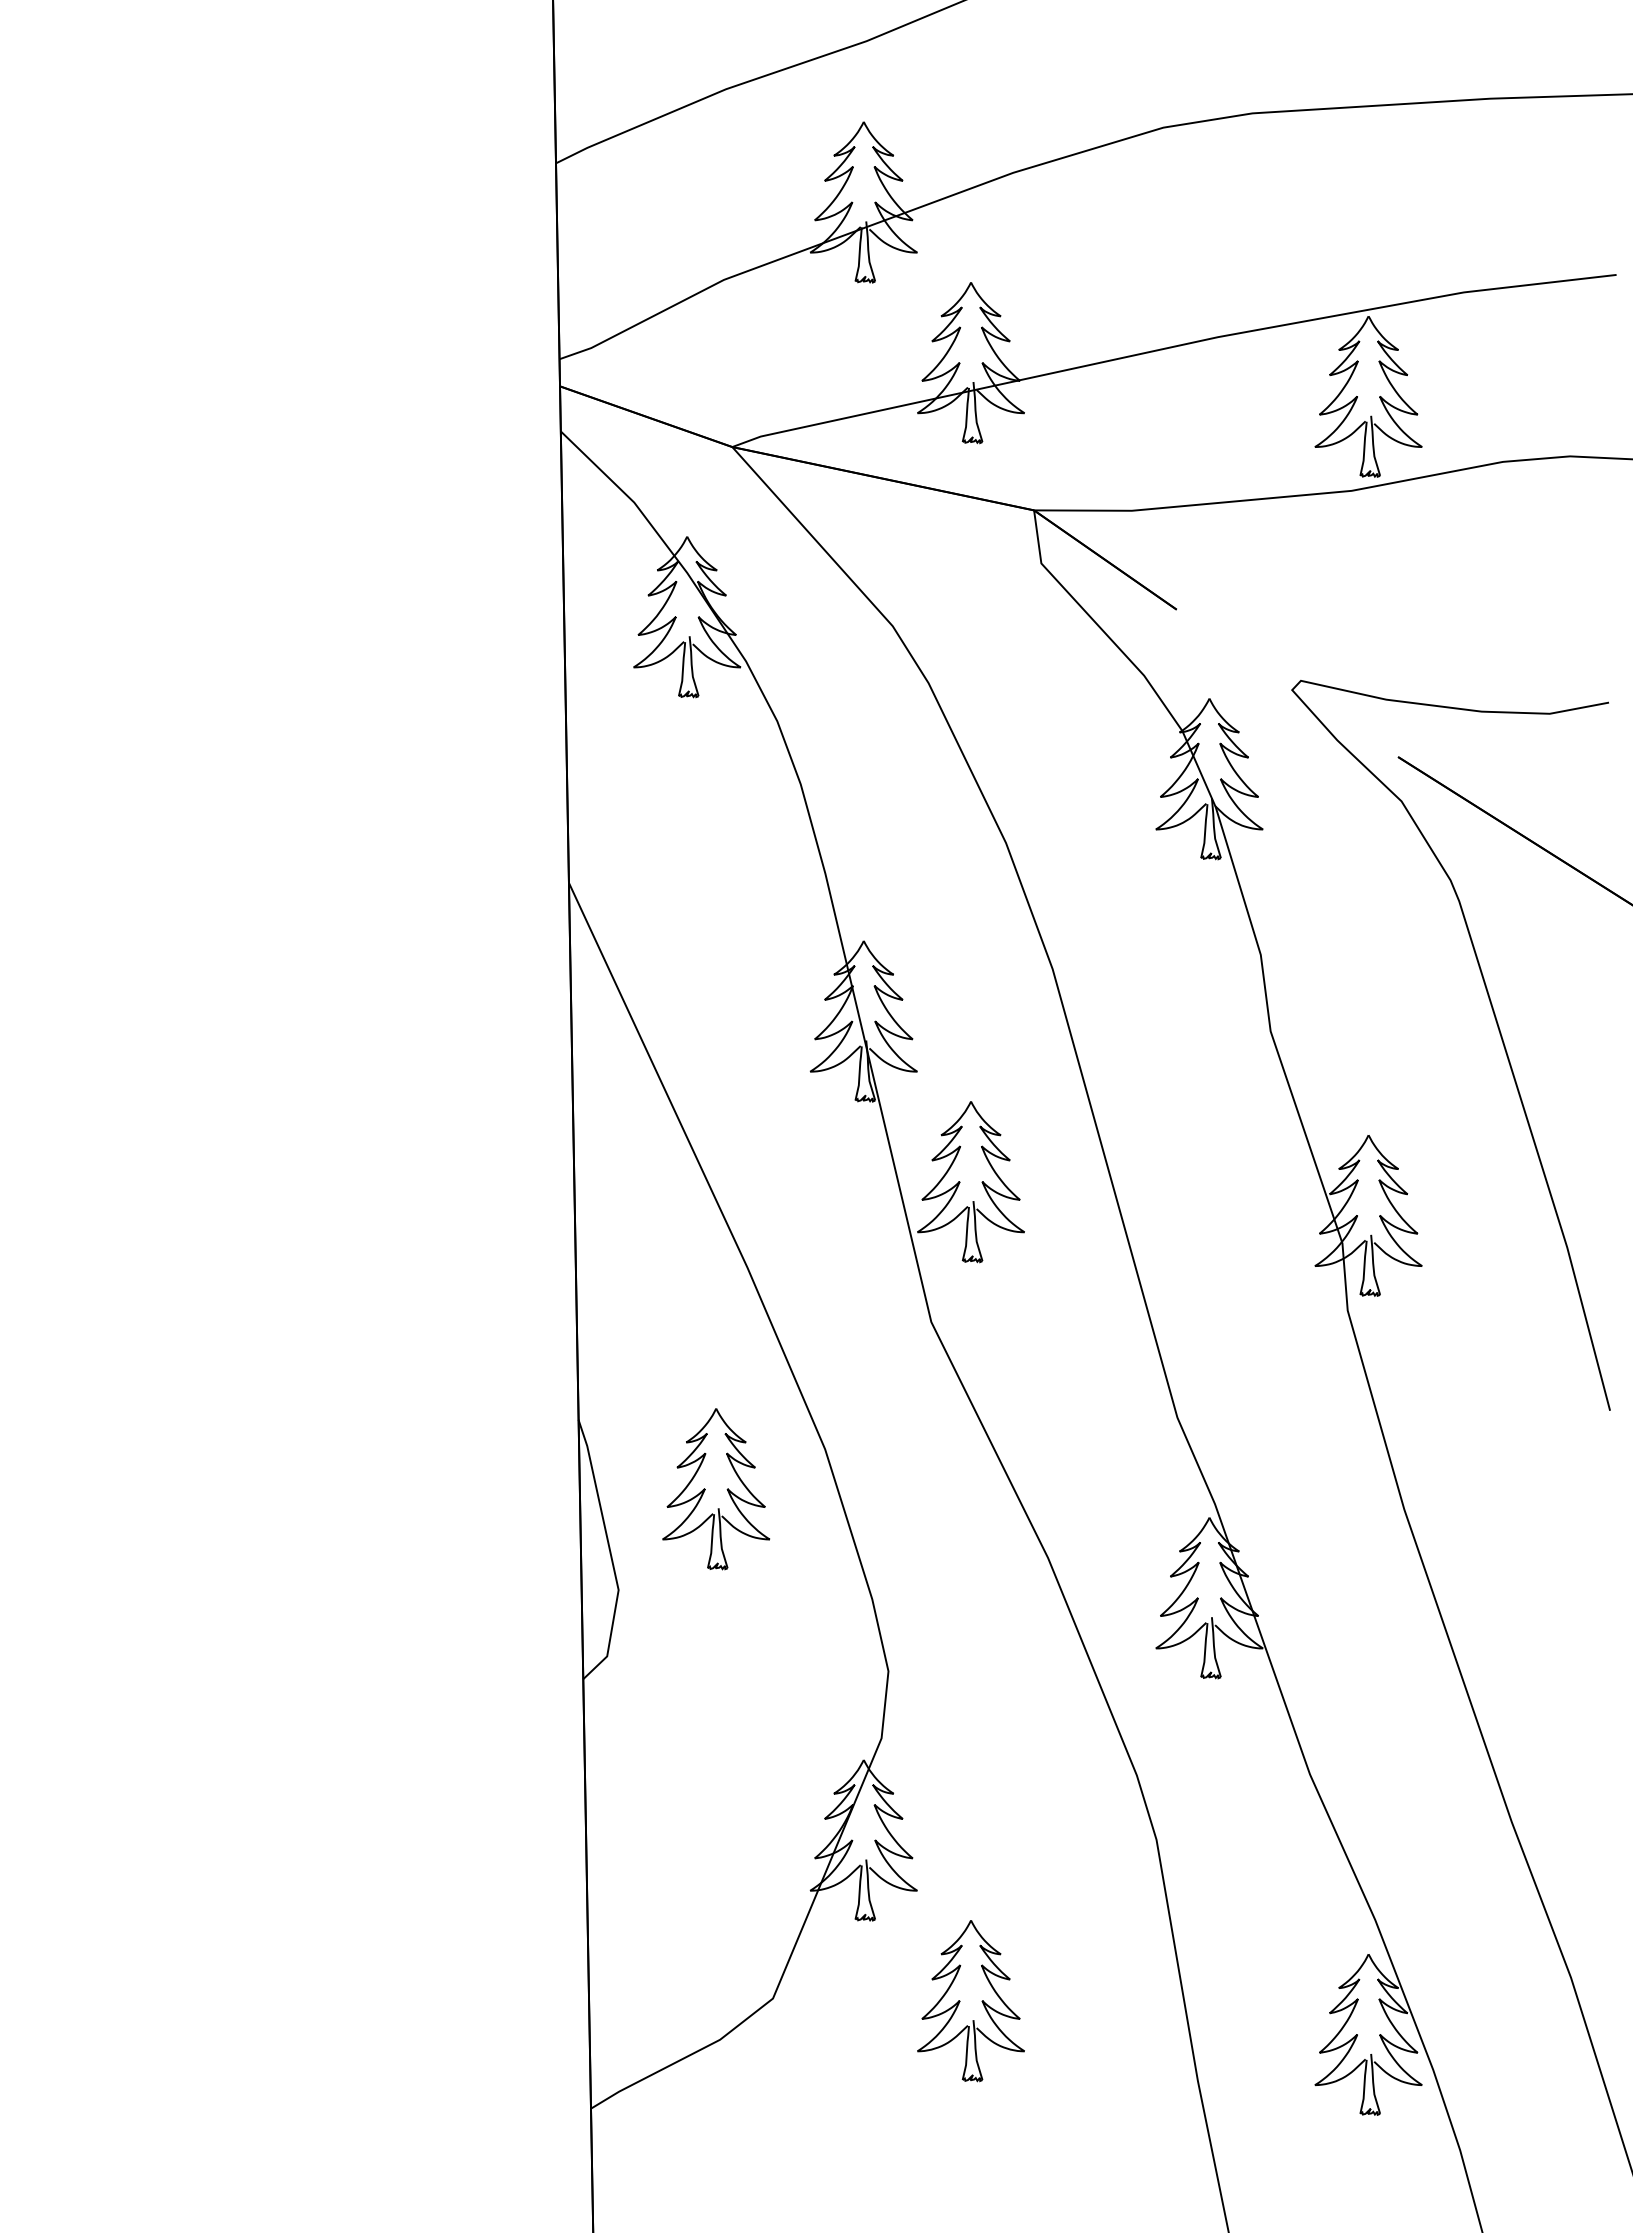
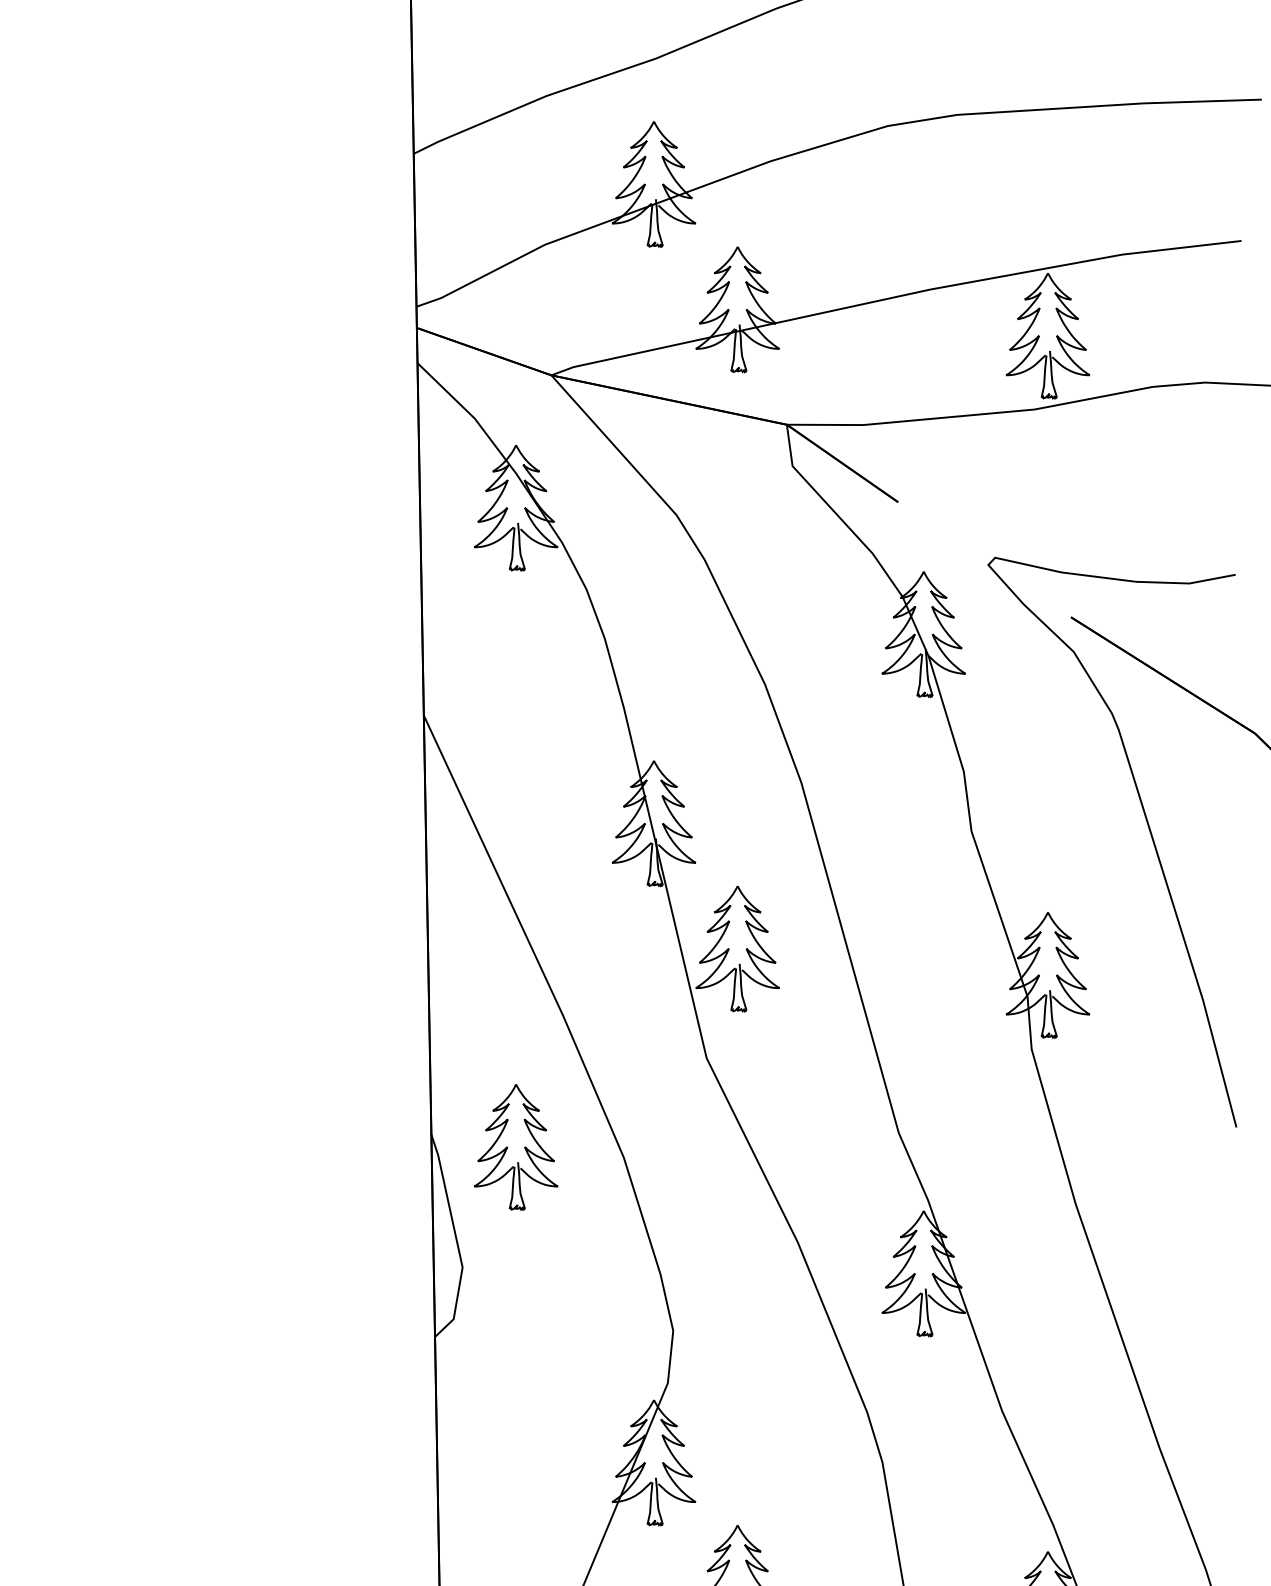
part: (716, 1489) -> (516, 1147), moved

